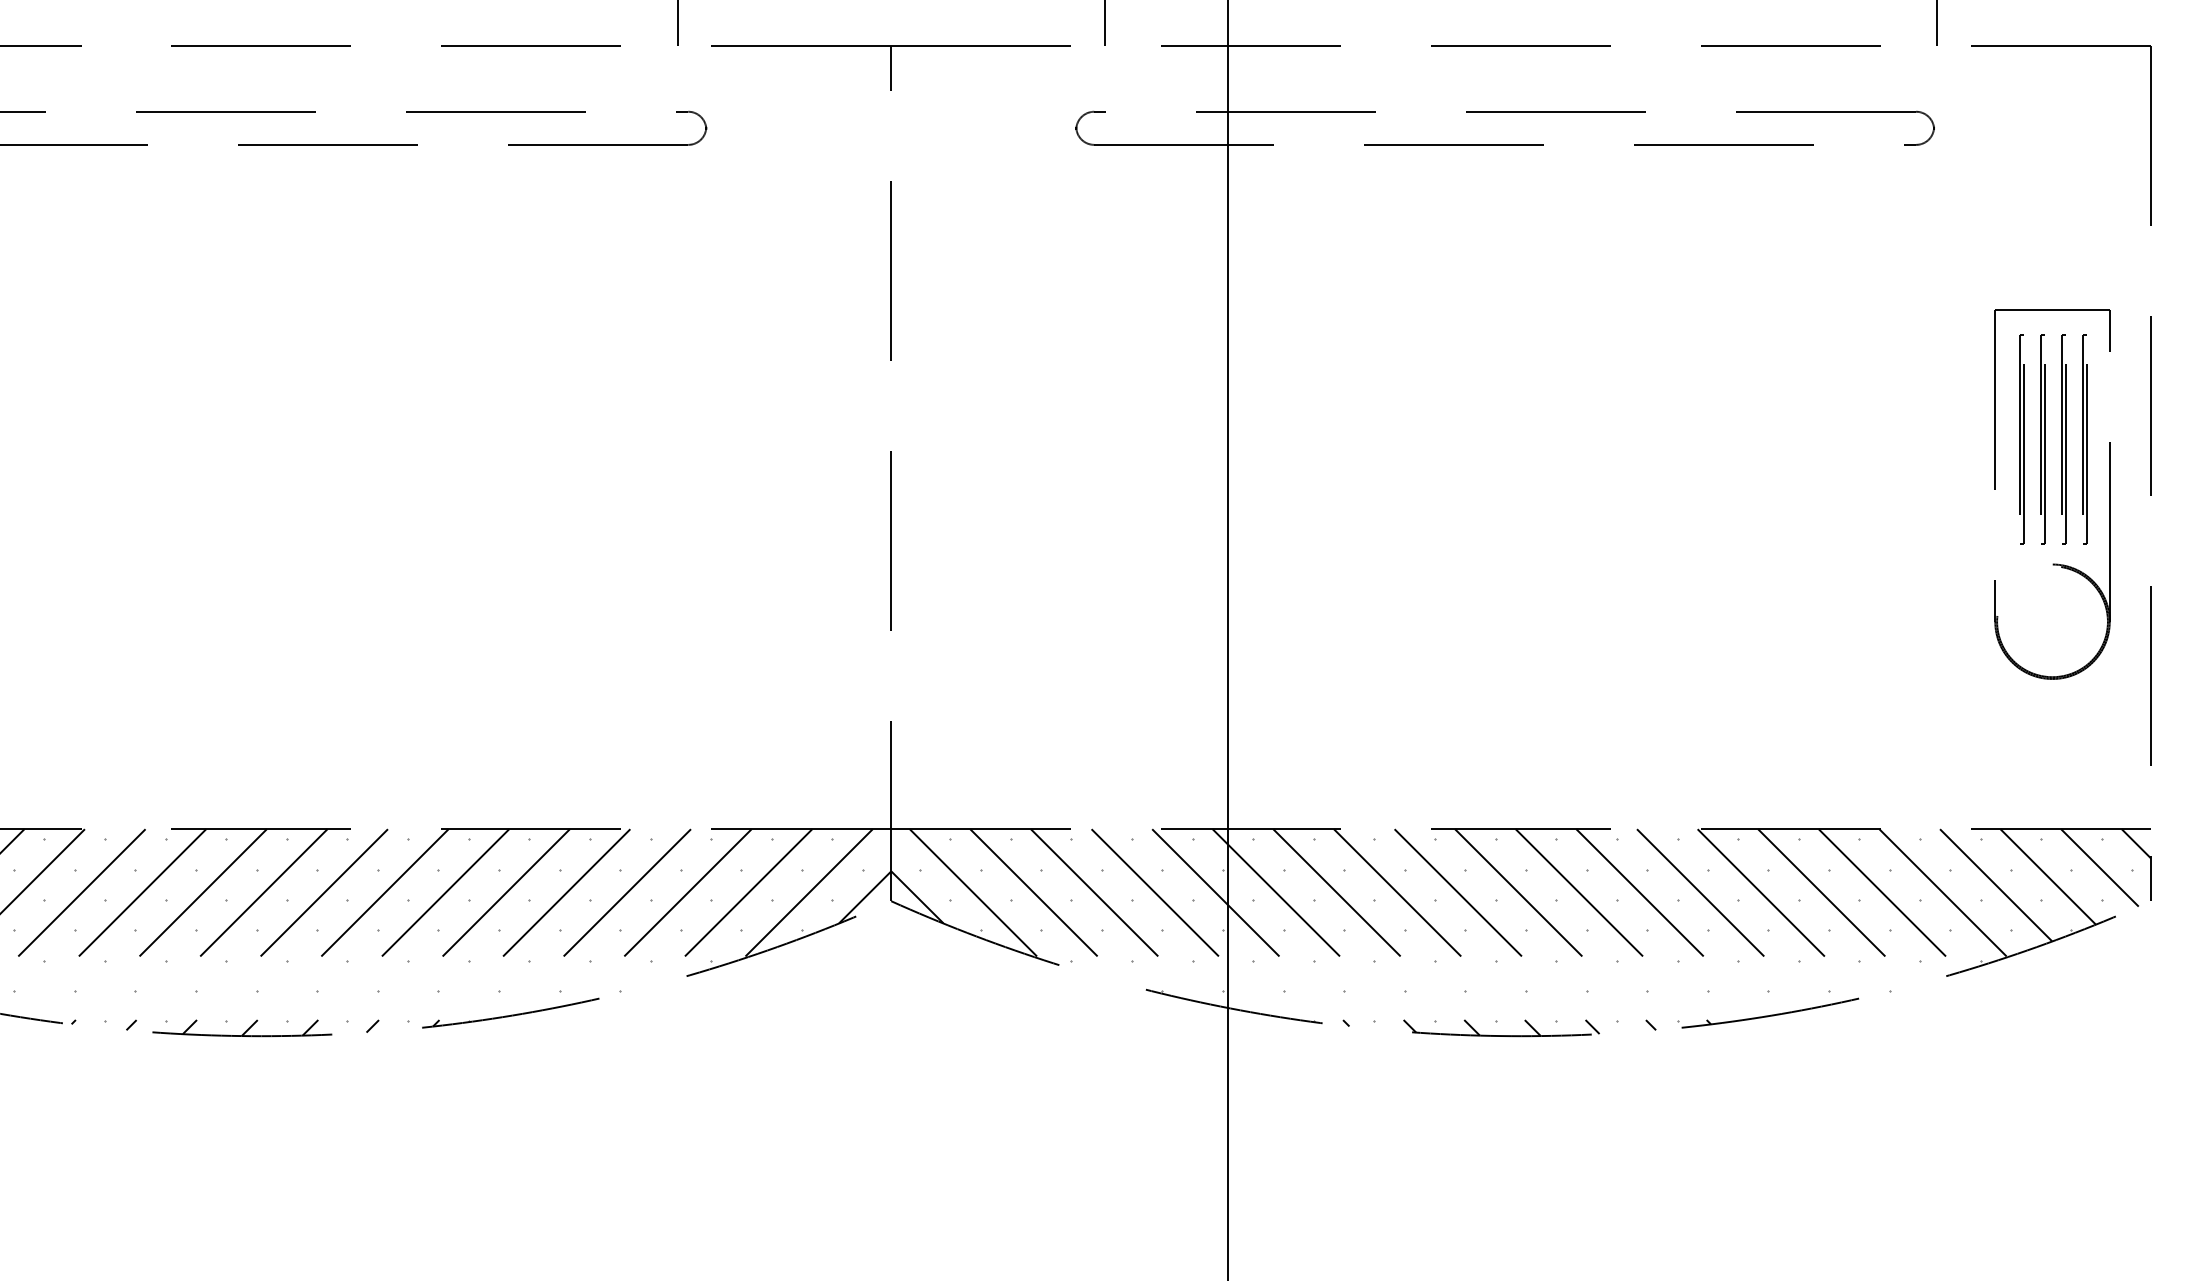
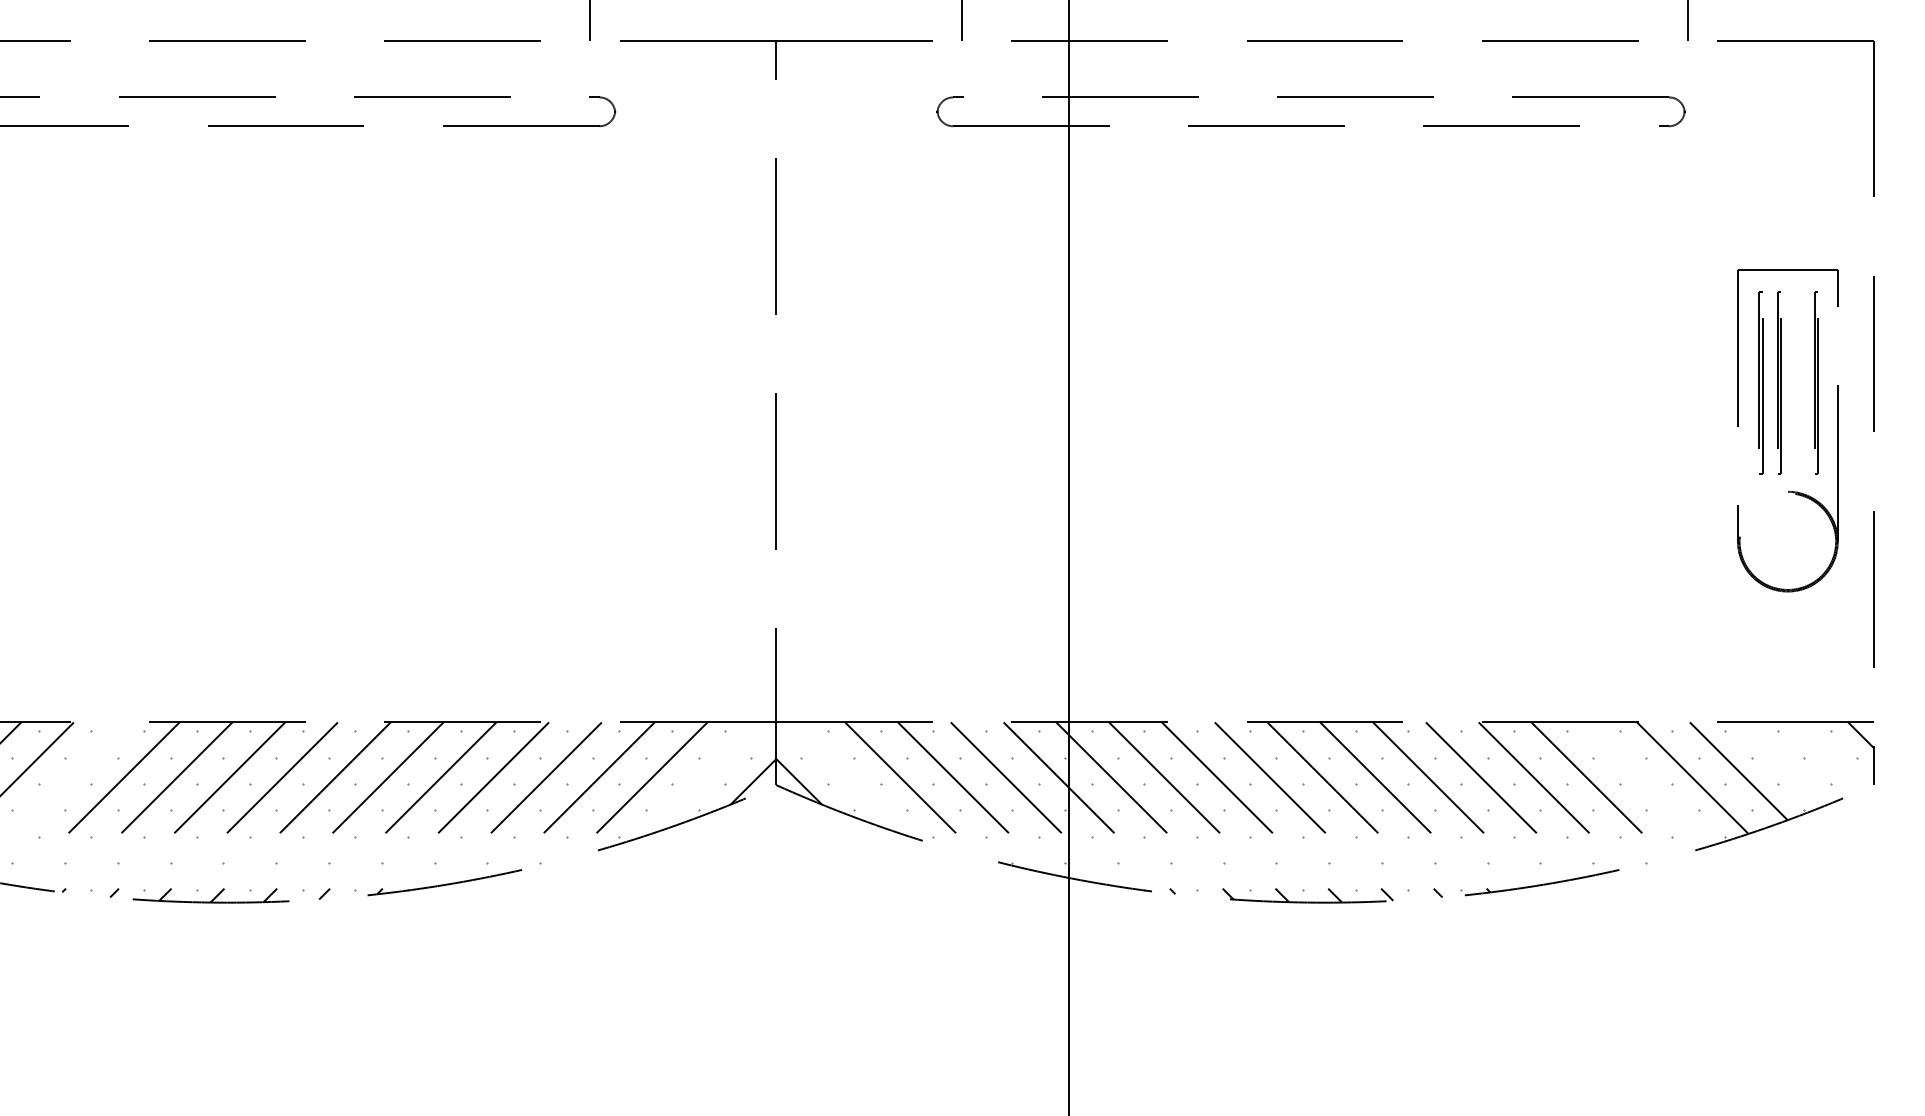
part: (2063, 439) -> (1797, 382), removed
line: (2099, 867) -> (1828, 755), removed
line: (2047, 876) -> (1783, 763), removed
line: (81, 892) -> (70, 777), removed
line: (807, 893) -> (703, 778), removed
line: (974, 893) -> (848, 778), removed
line: (1889, 900) -> (1645, 784), removed

